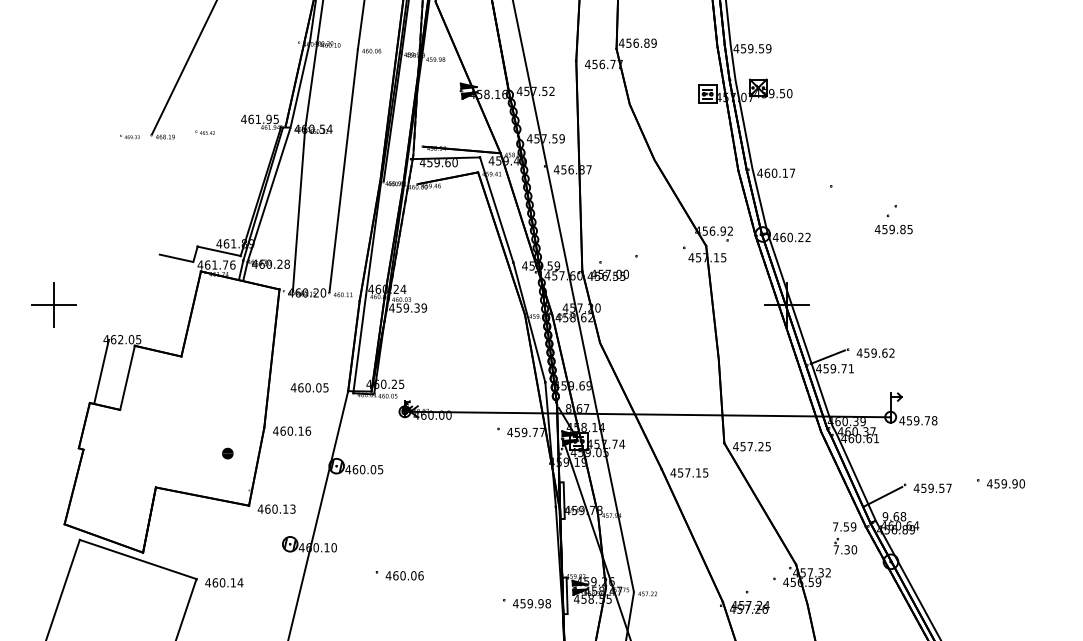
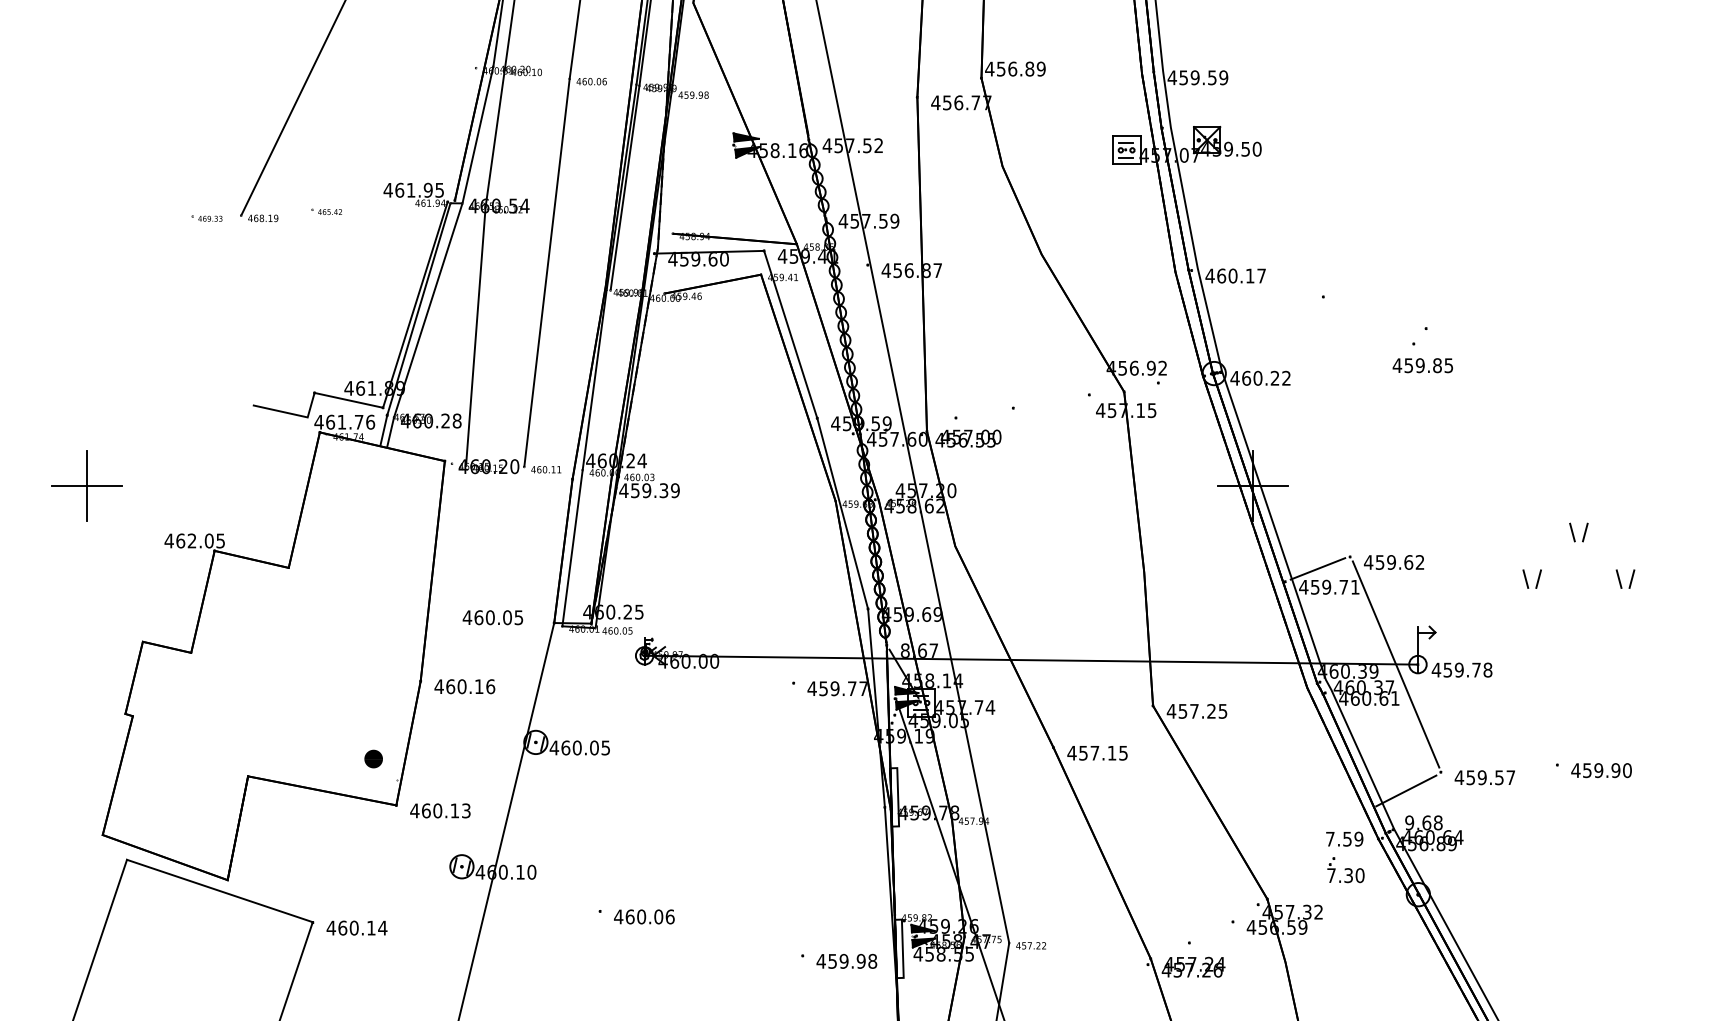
part: (990, 340) -> (1576, 542), added
line: (101, 371) -> (202, 601), moved
line: (876, 416) -> (1395, 663), added
part: (227, 453) -> (373, 758), moved

